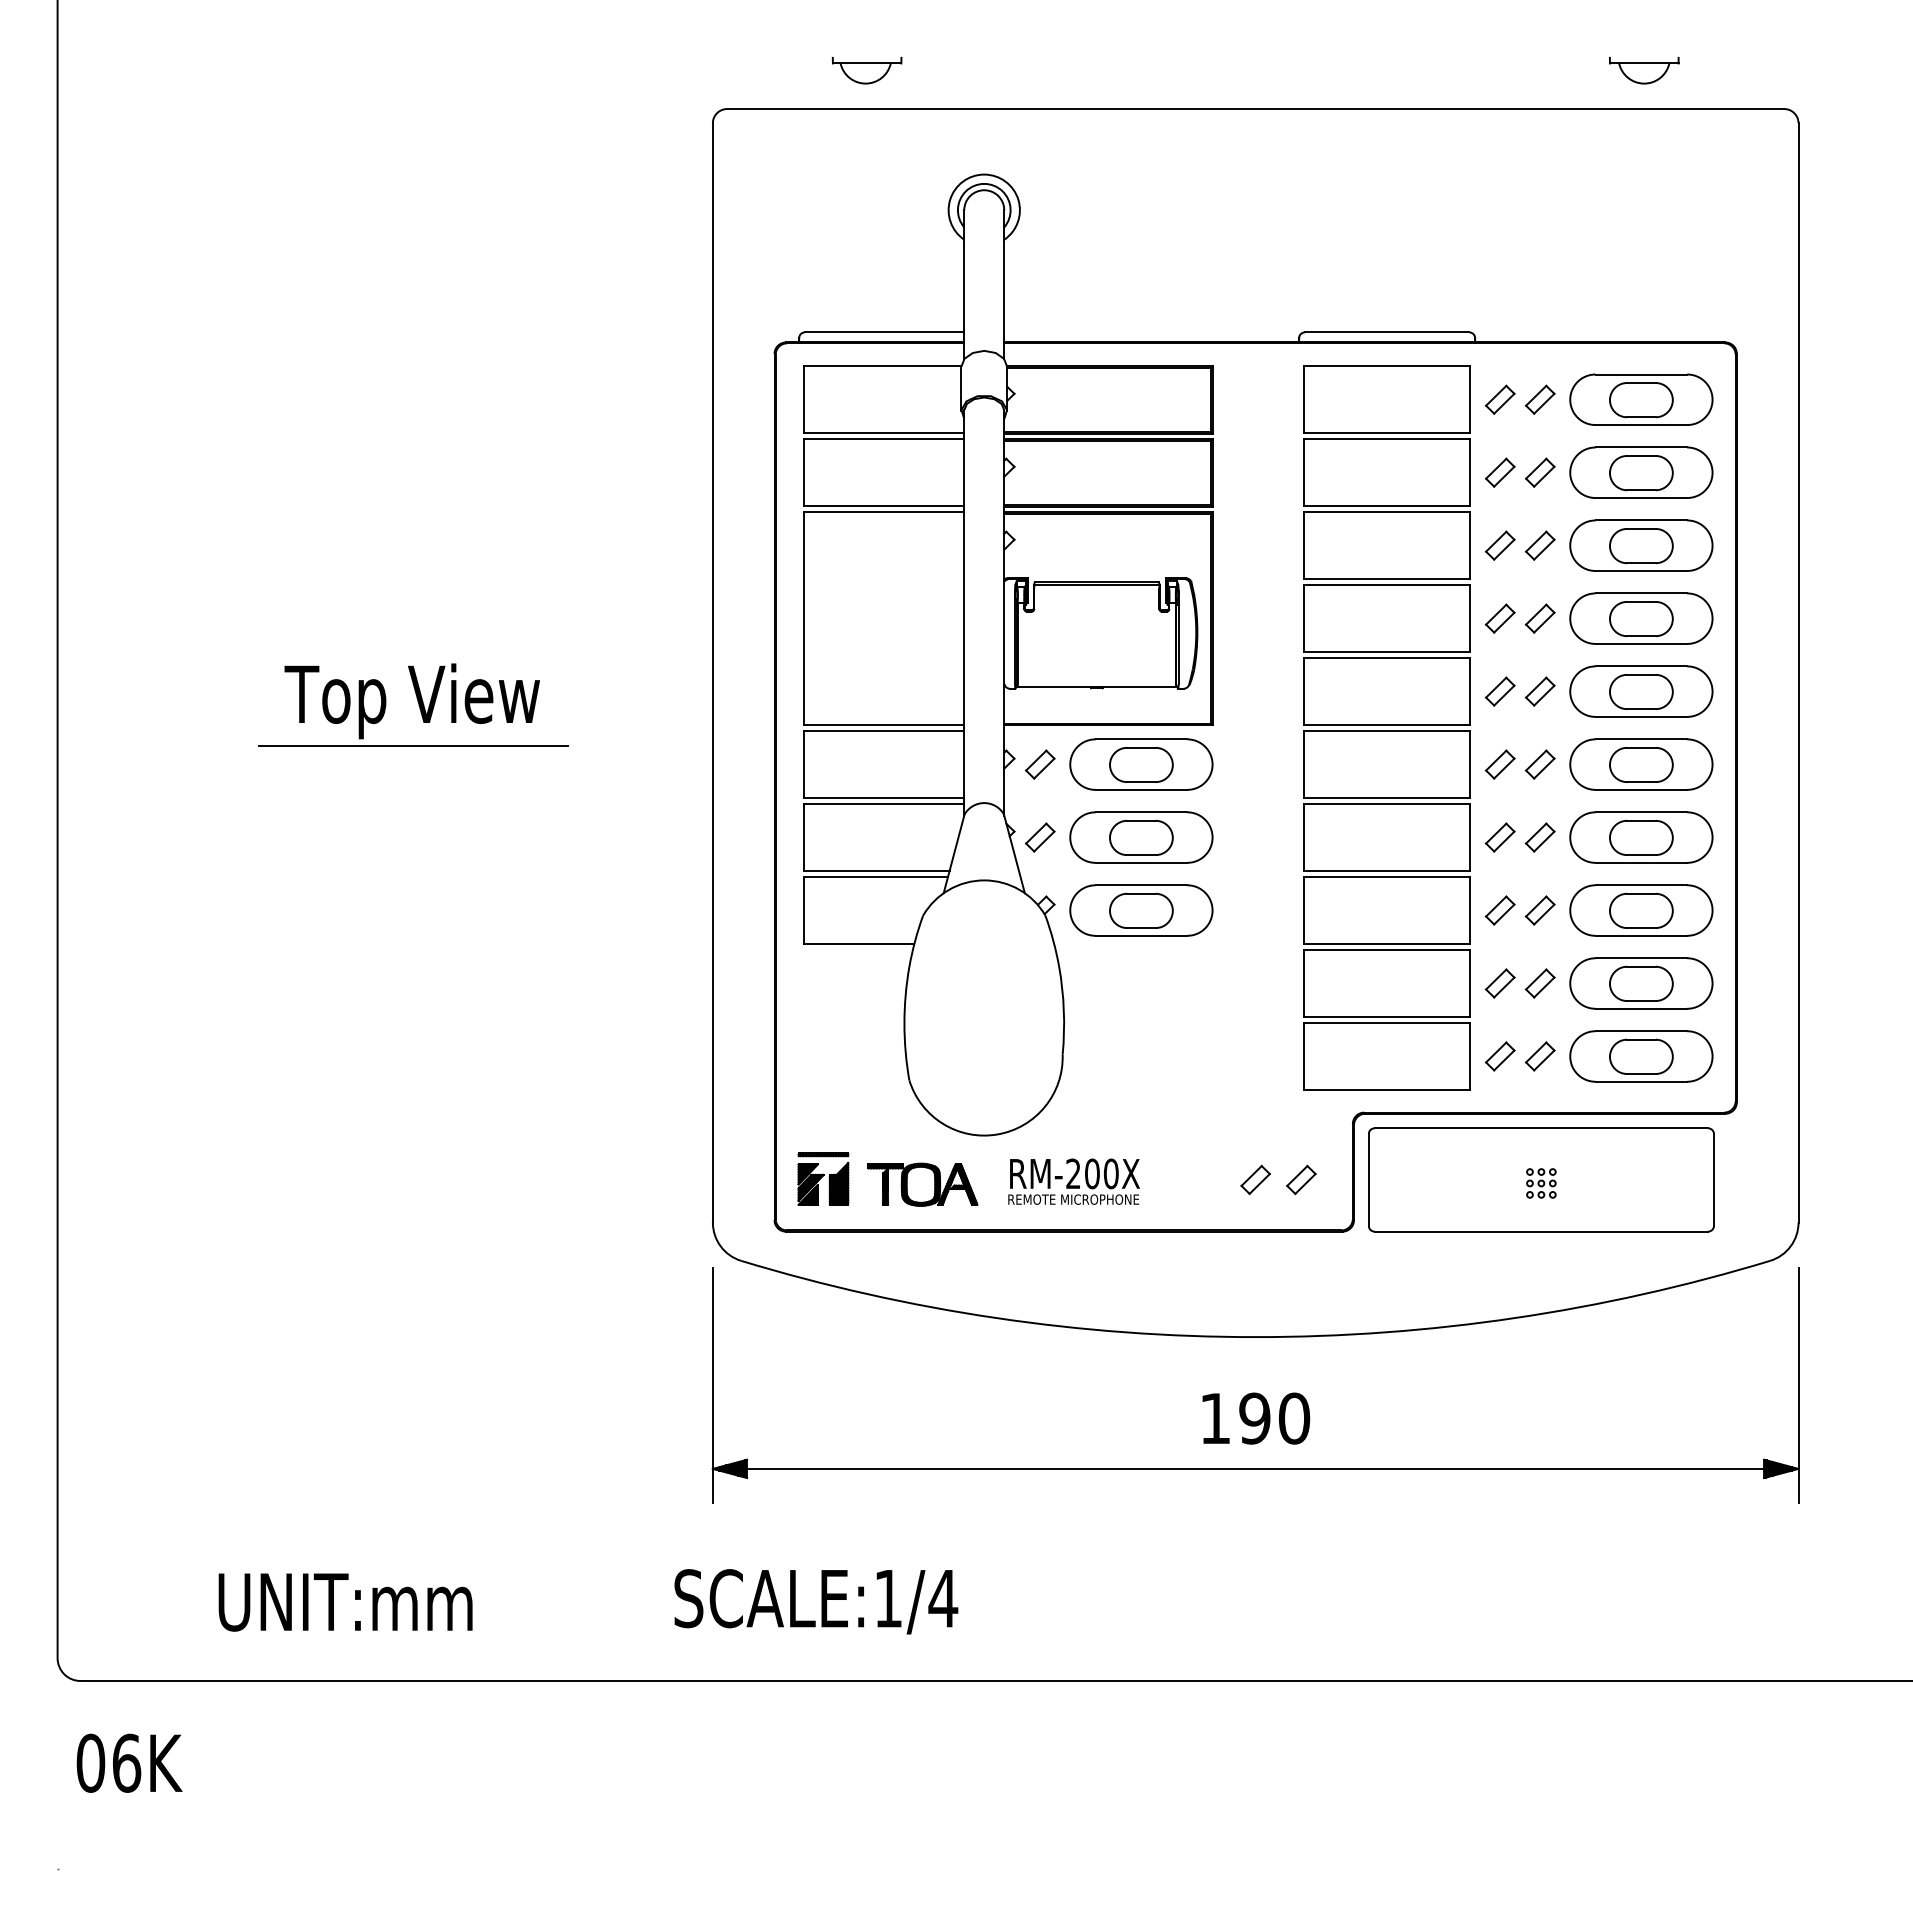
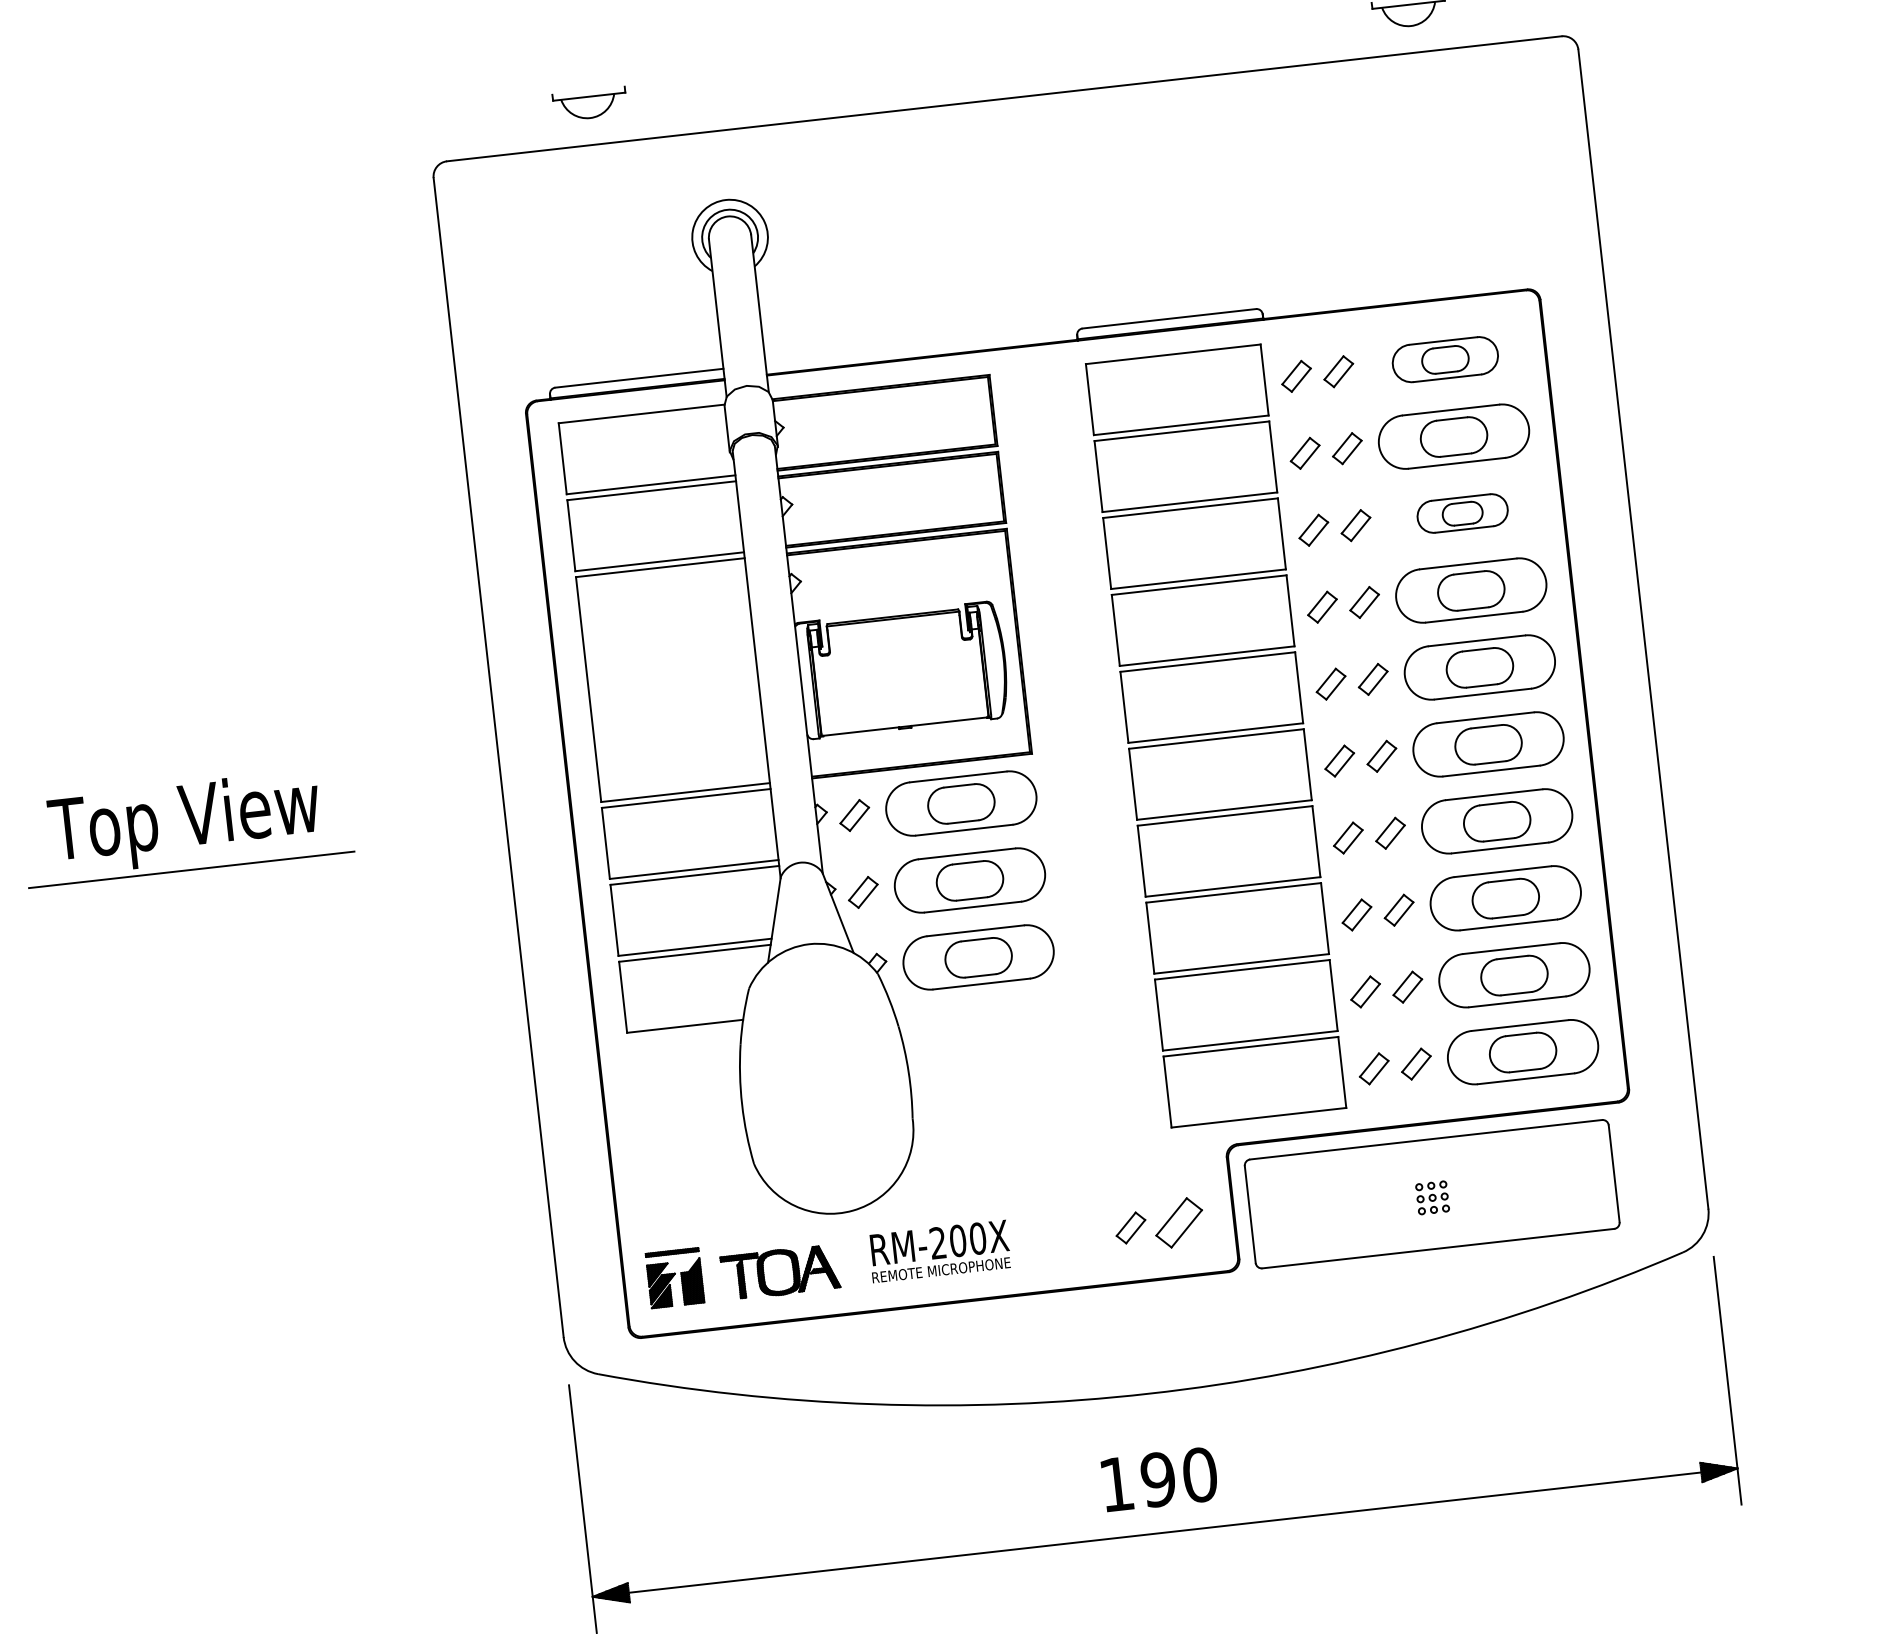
part: (1641, 399) -> (1445, 359), size x0.7
part: (1641, 545) -> (1462, 513), size x0.6
part: (1301, 1179) -> (1179, 1222), size x1.6

